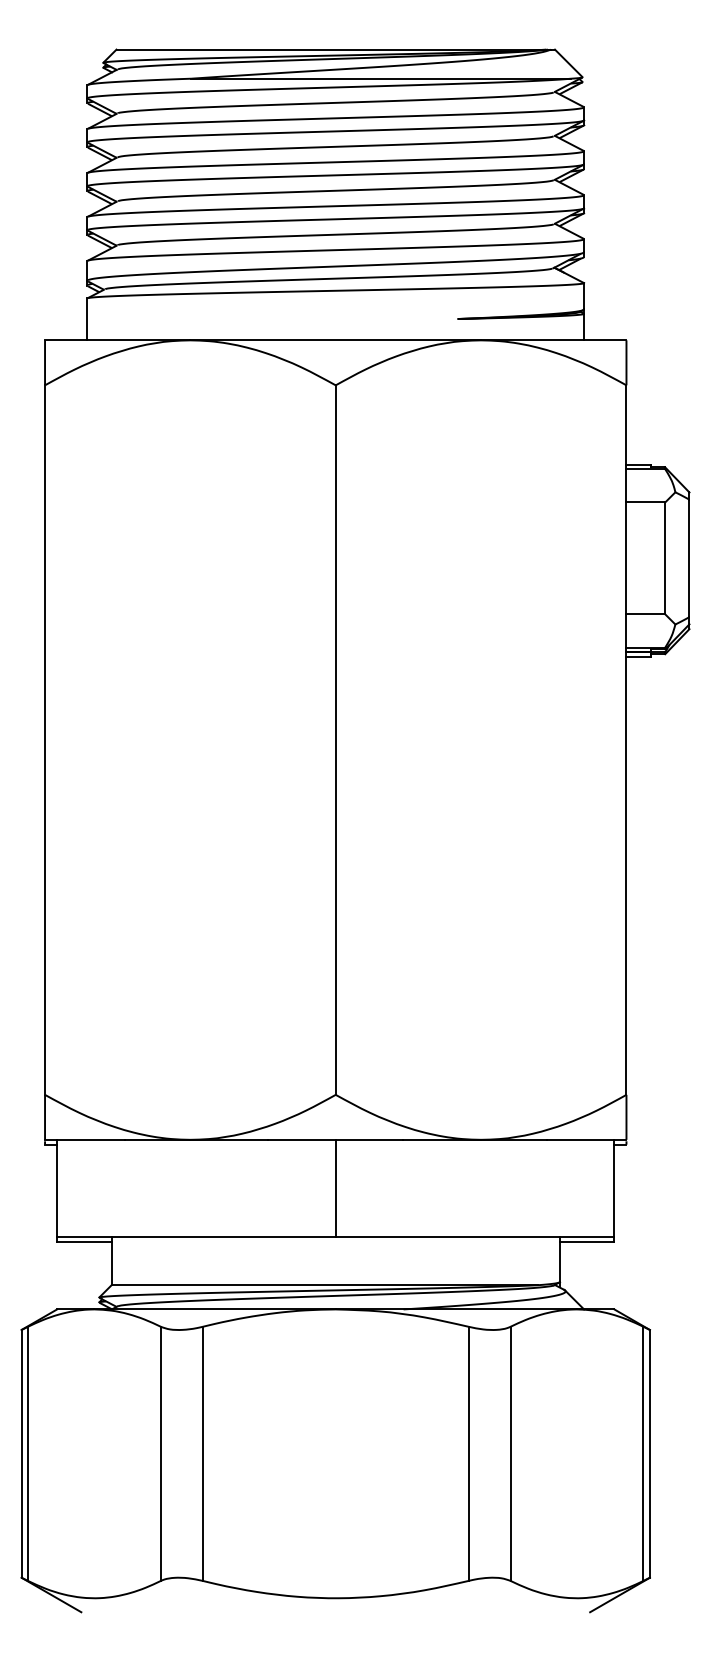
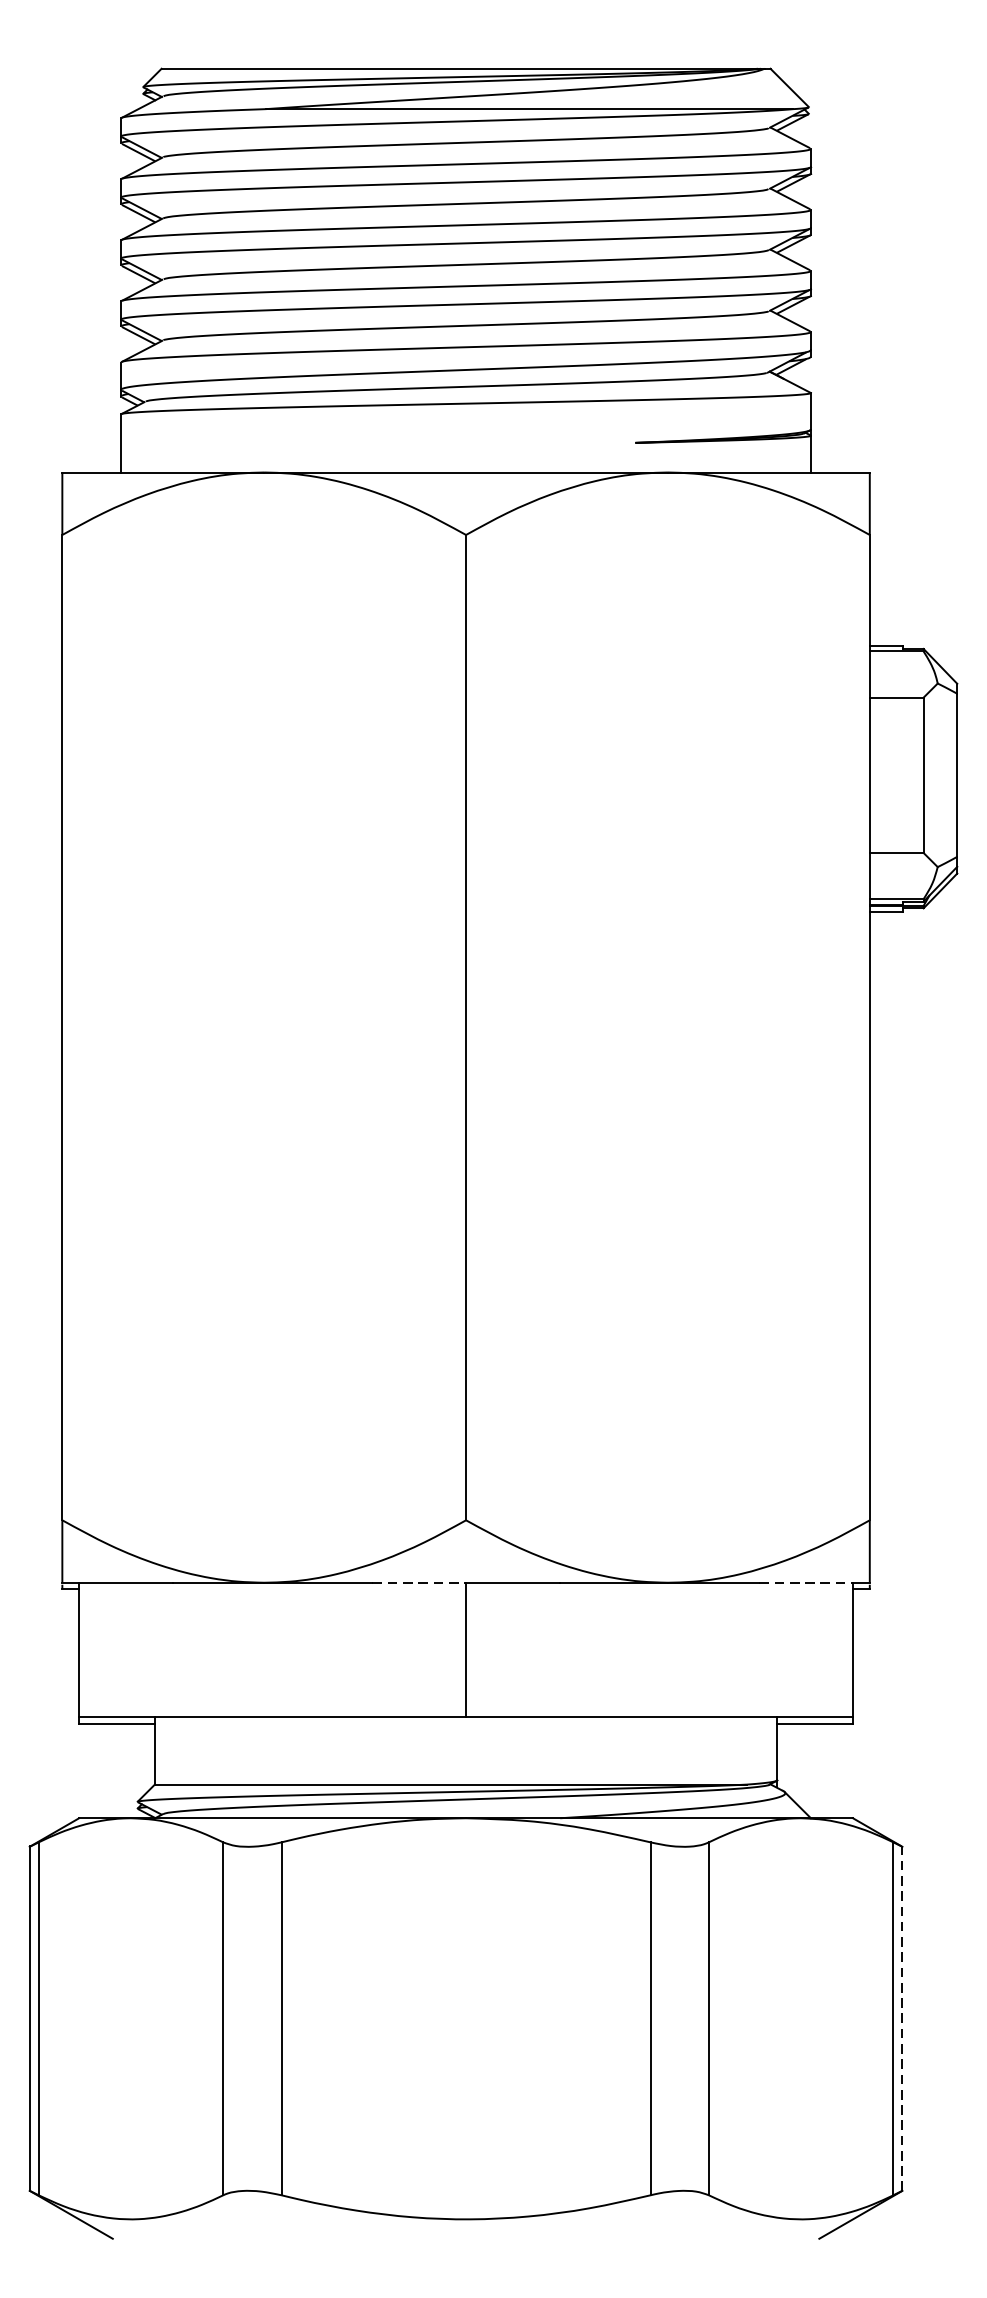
line: (302, 1139) -> (419, 1582), solid -> dashed
line: (580, 1139) -> (805, 1582), solid -> dashed
line: (649, 1453) -> (901, 2018), solid -> dashed

